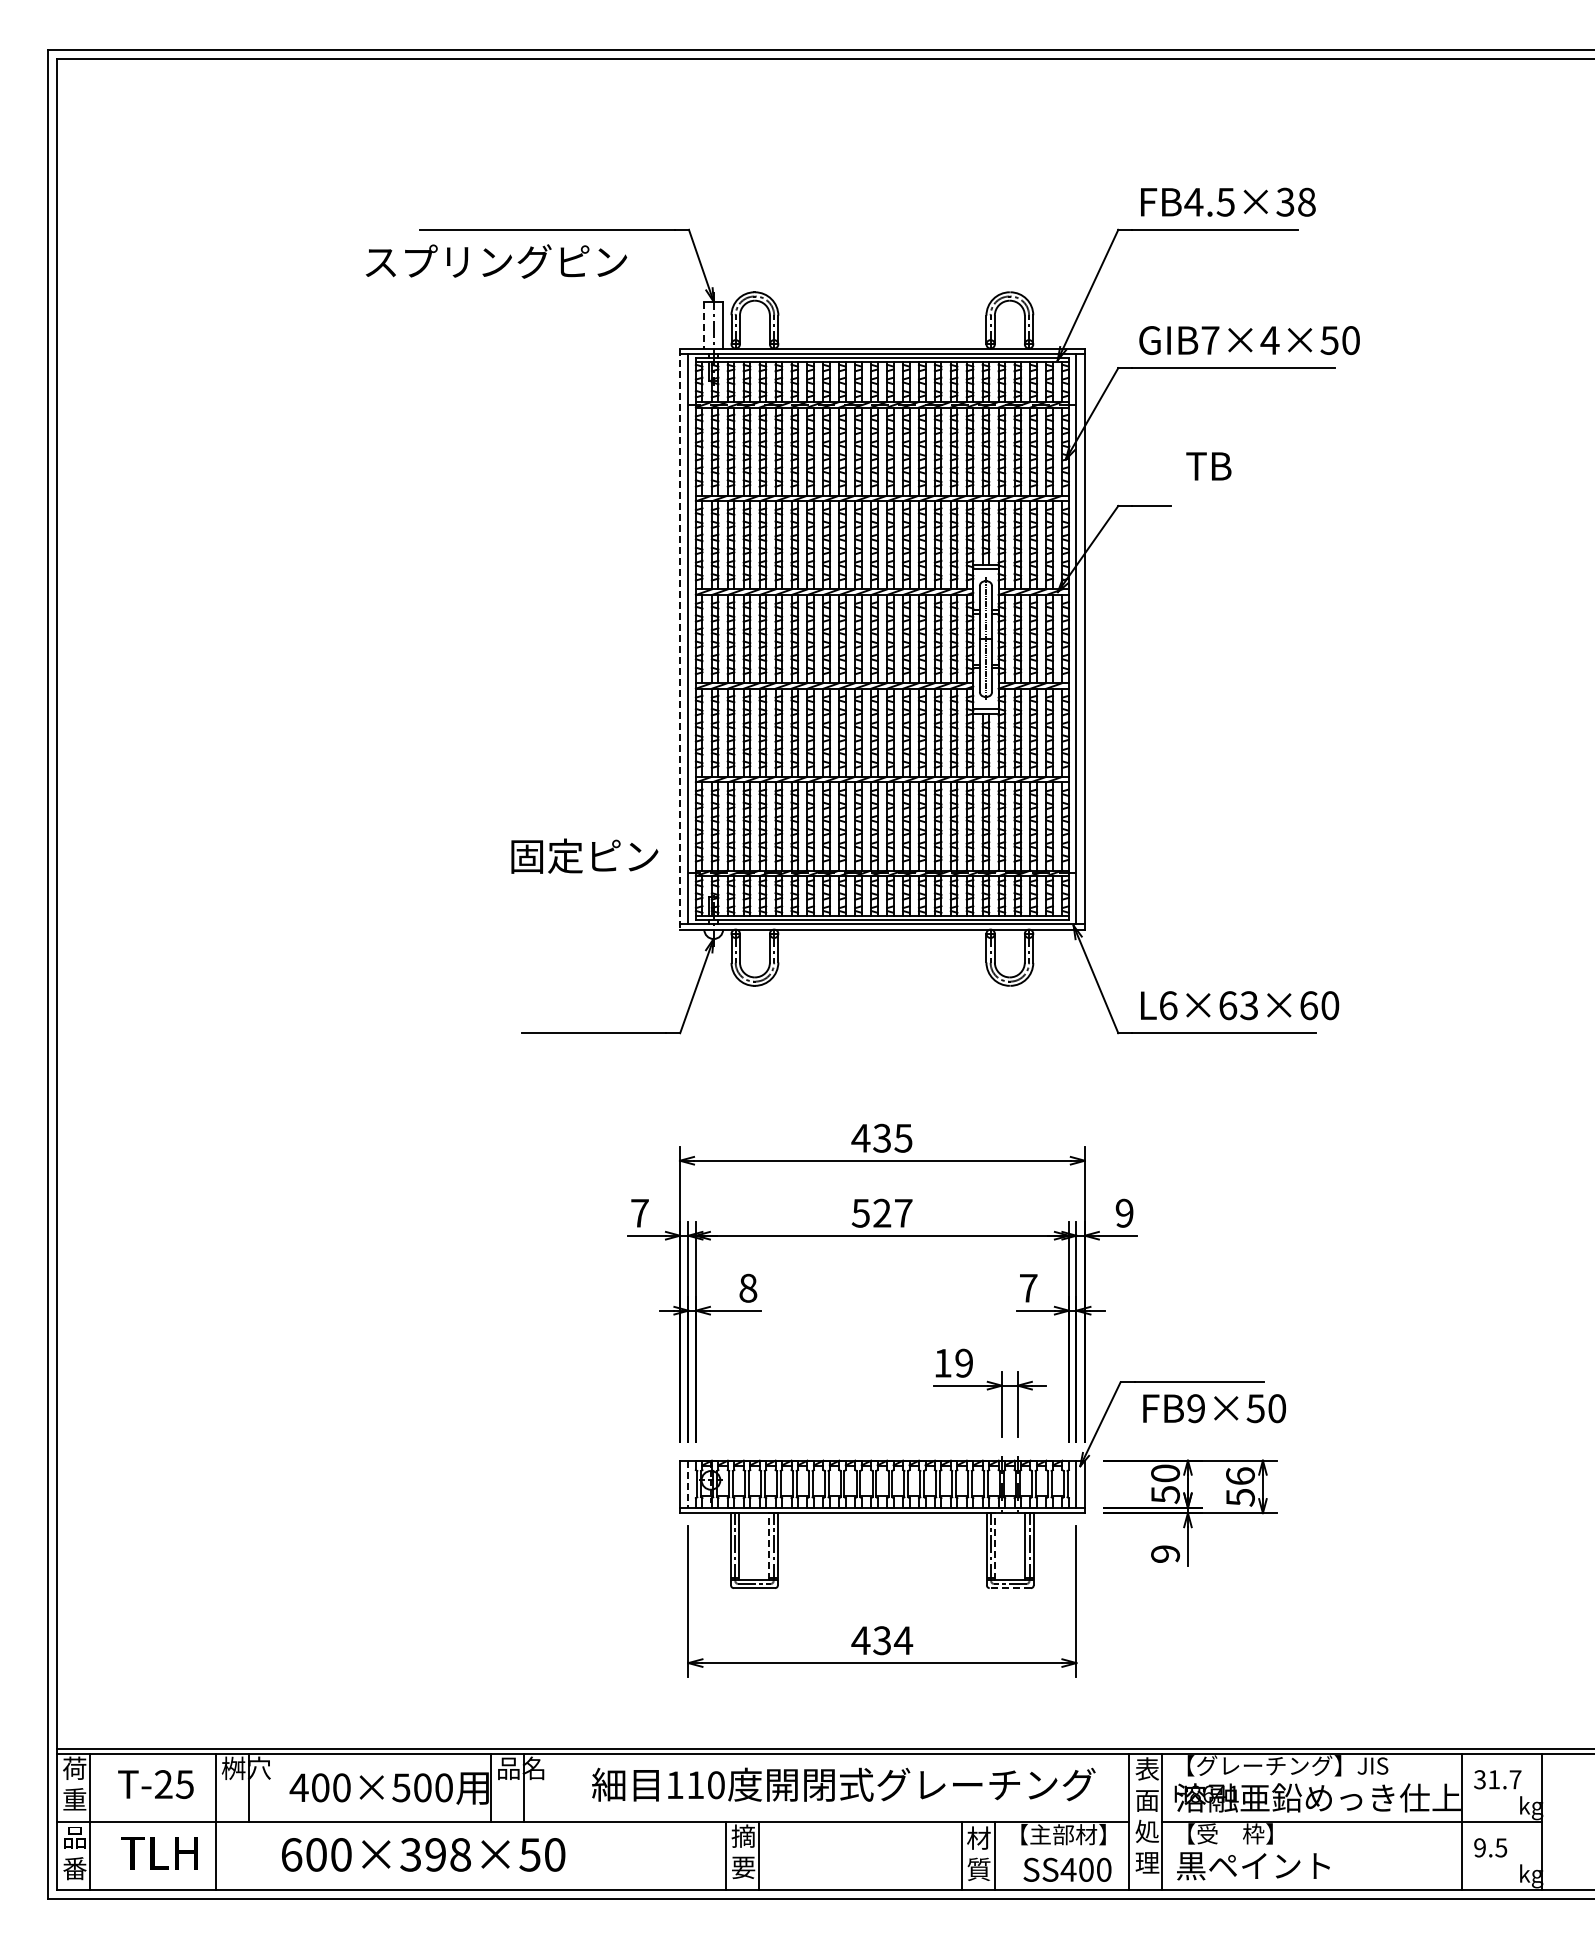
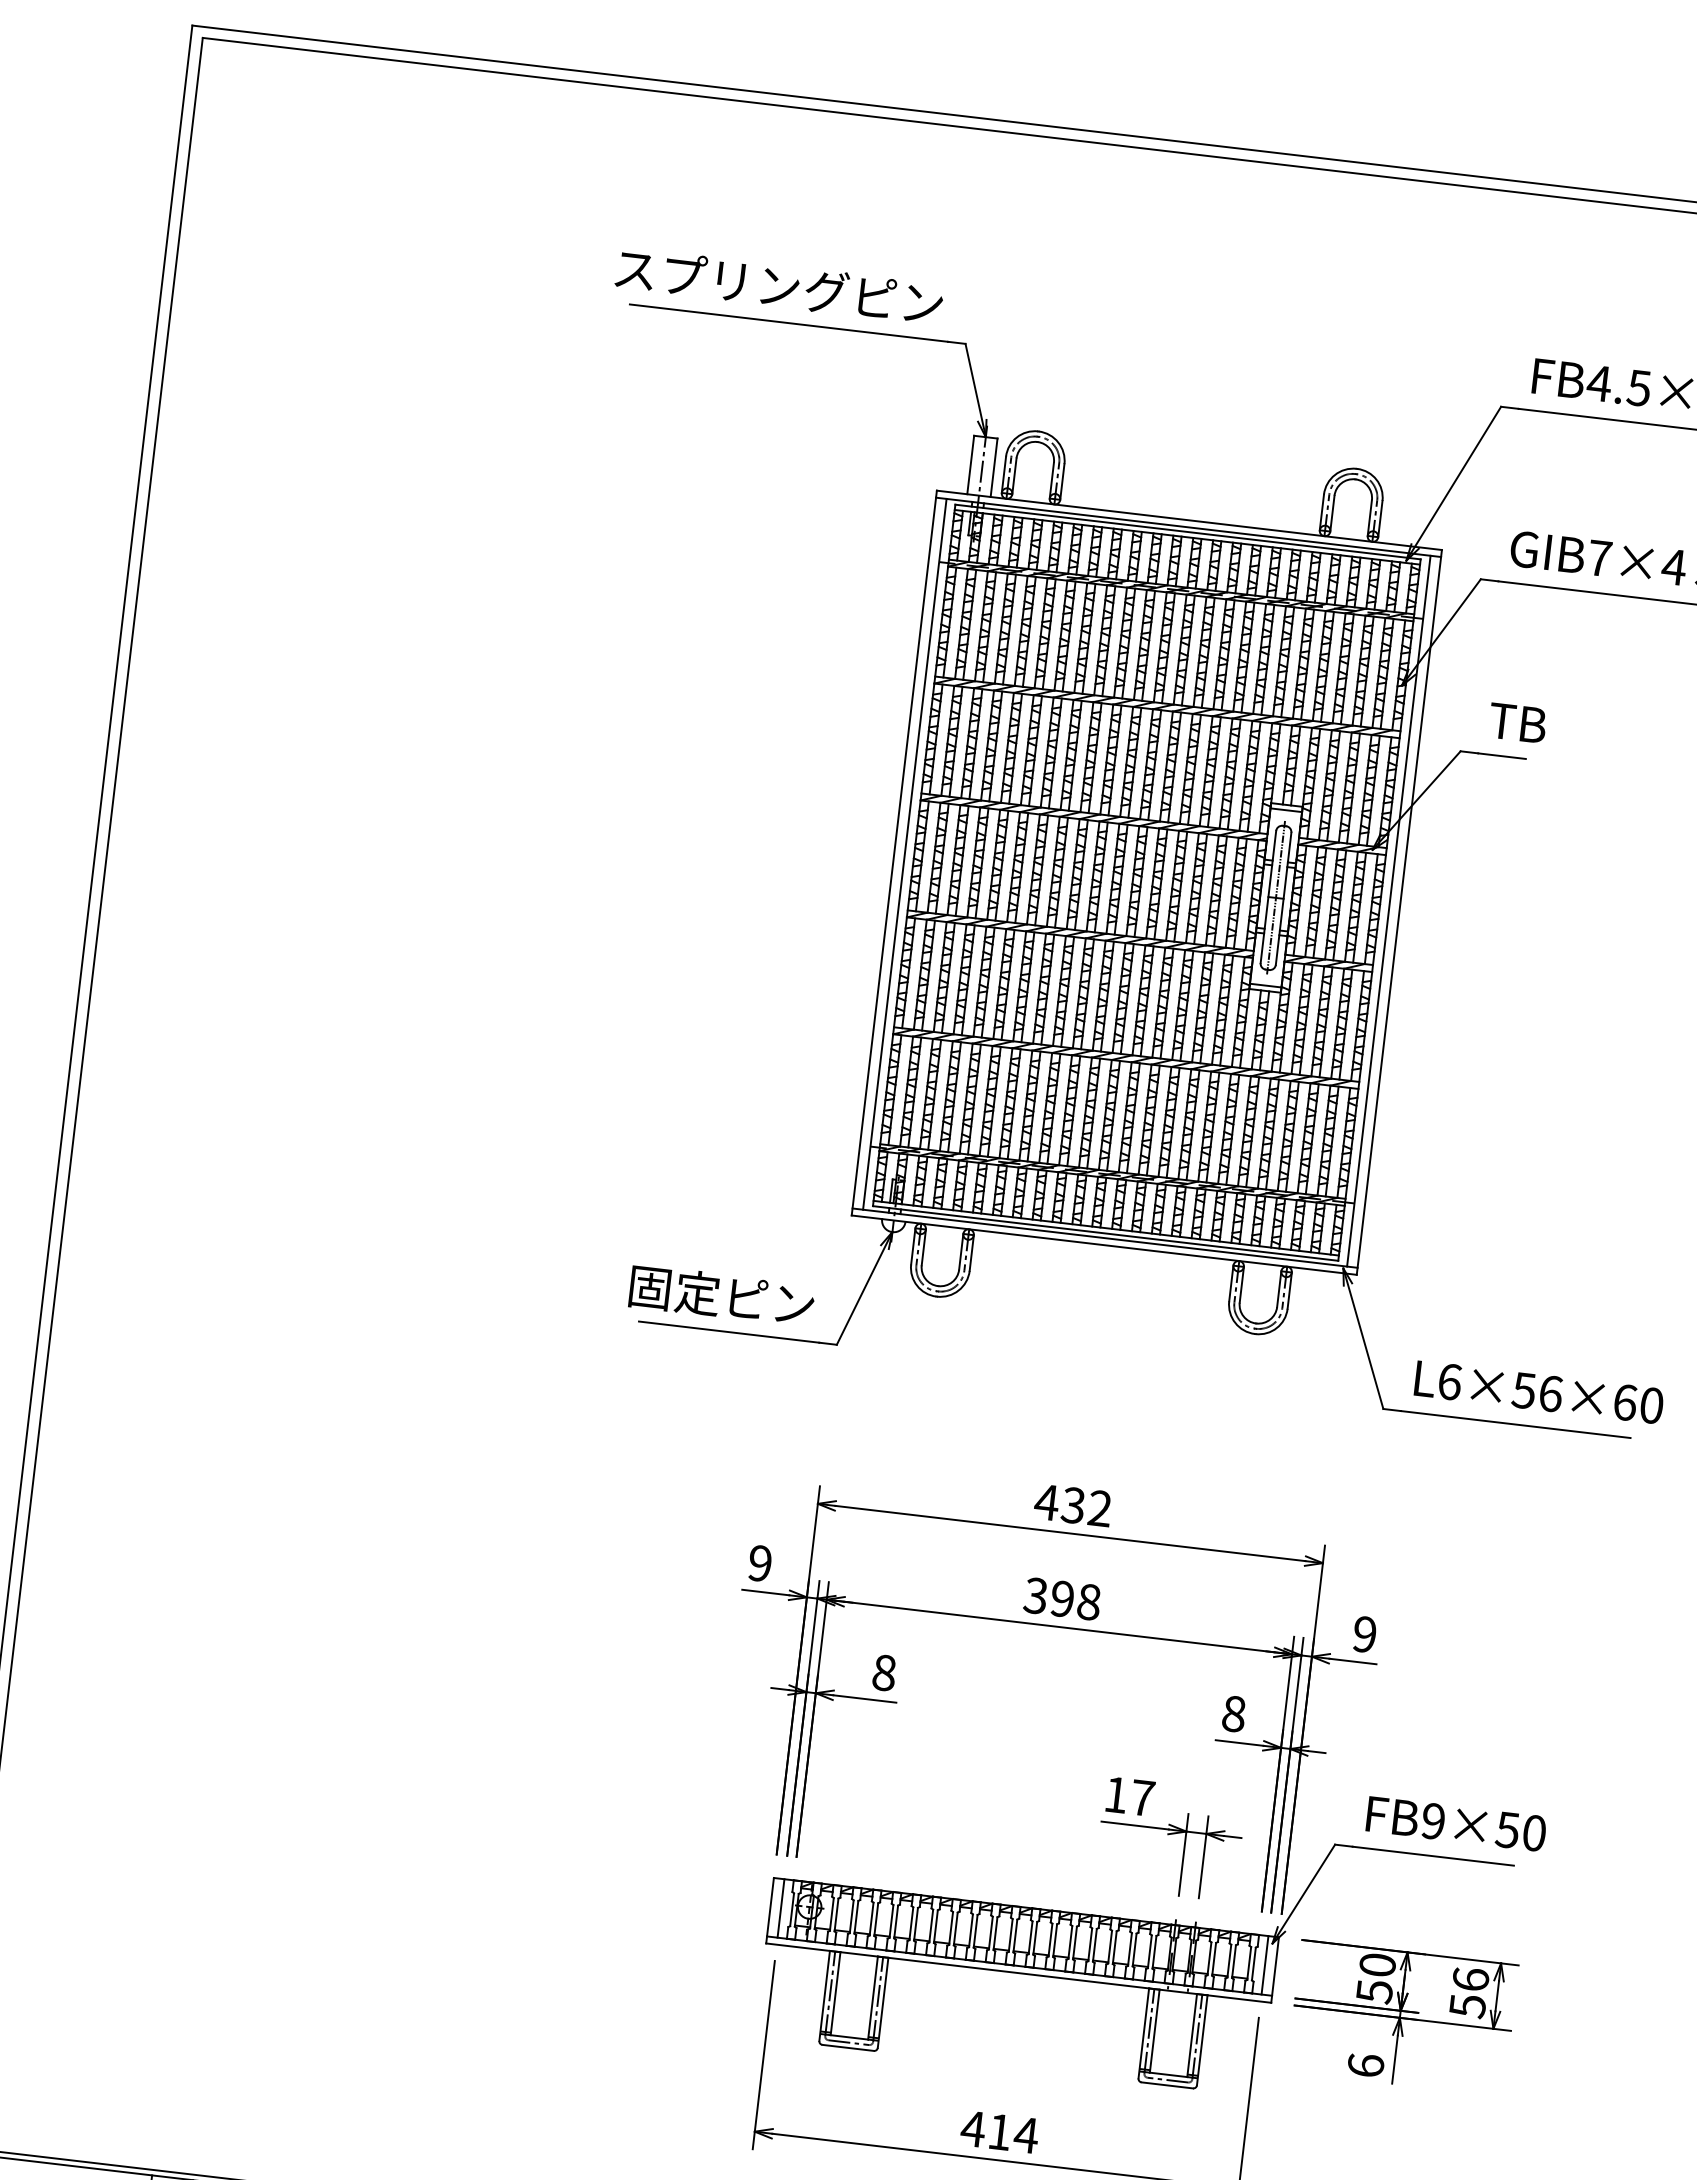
text: (496, 261) -> (779, 286), moved
line: (704, 325) -> (970, 465), dashed -> solid
text: (1208, 466) -> (1517, 723), moved
line: (679, 639) -> (893, 853), dashed -> solid
text: (584, 855) -> (721, 1294), moved
text: (1238, 1005) -> (1537, 1392), L6×63×60 -> L6×56×60
text: (903, 1137) -> (1100, 1507), 435 -> 432
text: (639, 1212) -> (759, 1562), 7 -> 9
text: (882, 1212) -> (1062, 1598), 527 -> 398
text: (1028, 1287) -> (1234, 1713), 7 -> 8
text: (964, 1362) -> (1143, 1797), 19 -> 17
text: (1214, 1408) -> (1456, 1823), moved
line: (688, 1484) -> (781, 1908), dashed -> solid
line: (769, 1545) -> (873, 1996), dashed -> solid
line: (995, 1545) -> (1155, 2030), dashed -> solid
text: (1165, 1553) -> (1365, 2064), 9 -> 6
line: (1010, 1588) -> (1167, 2085), dashed -> solid
text: (881, 1640) -> (998, 2131), 434 -> 414

